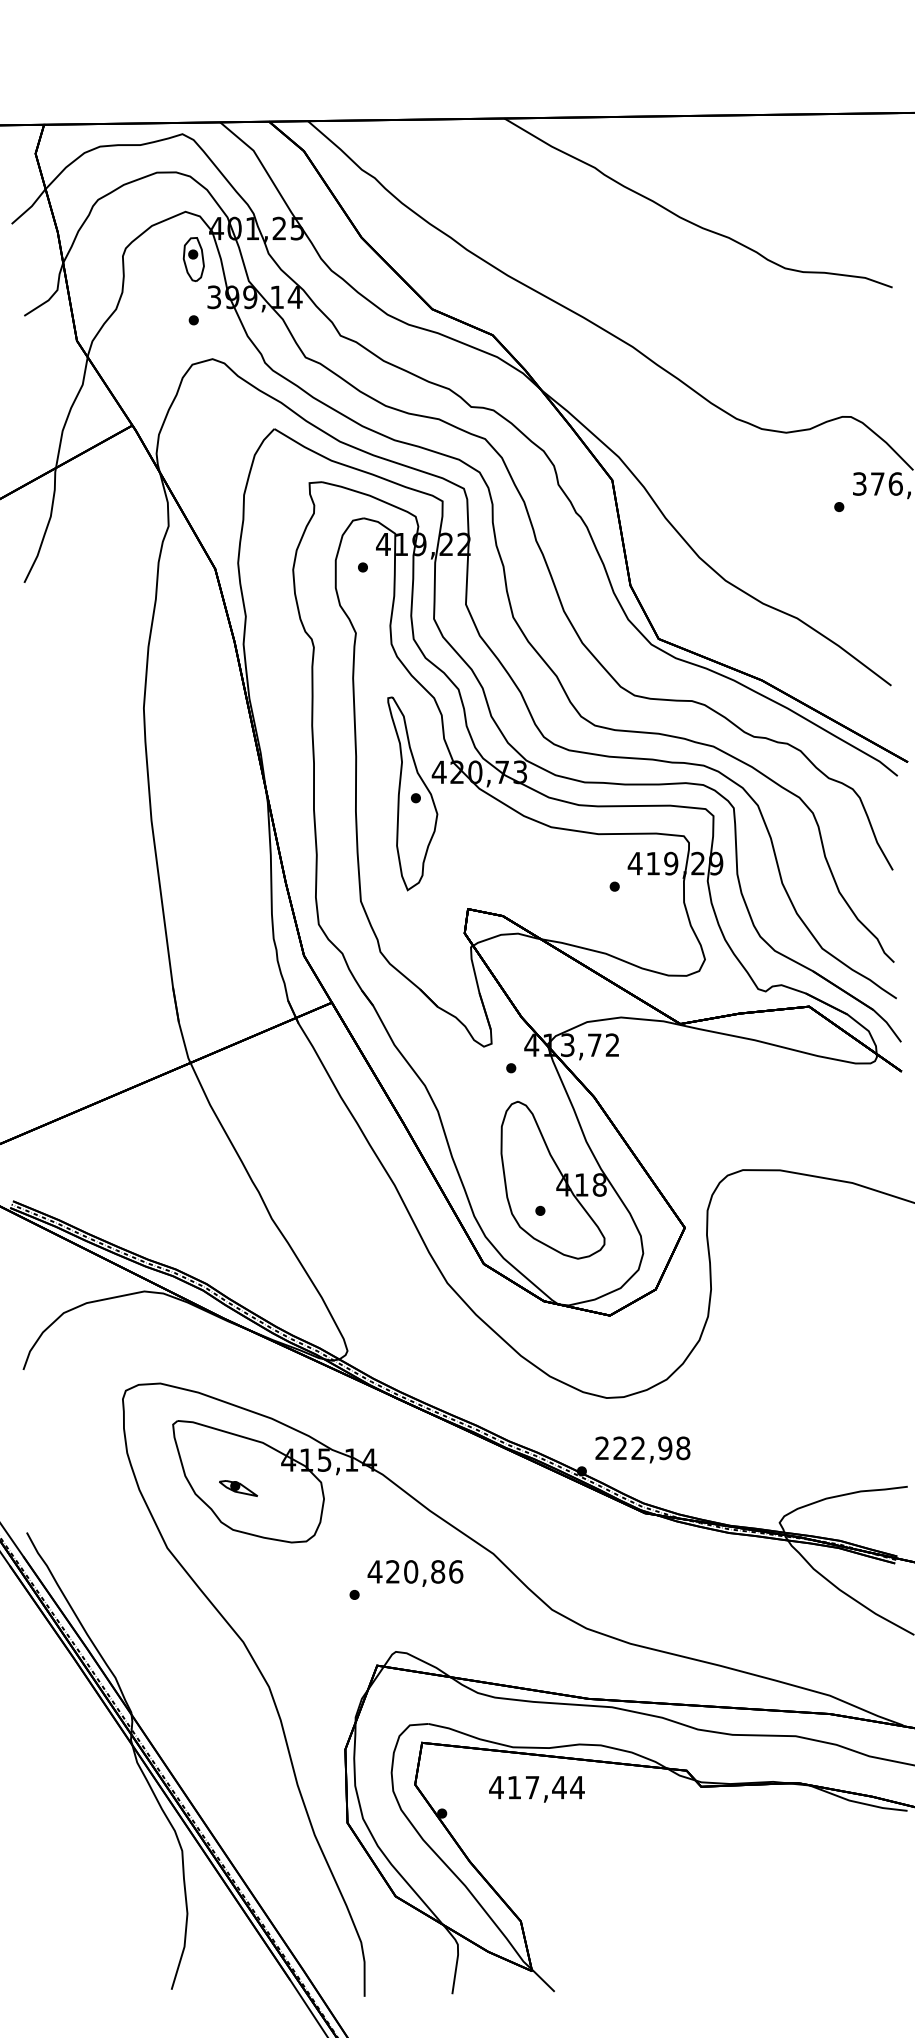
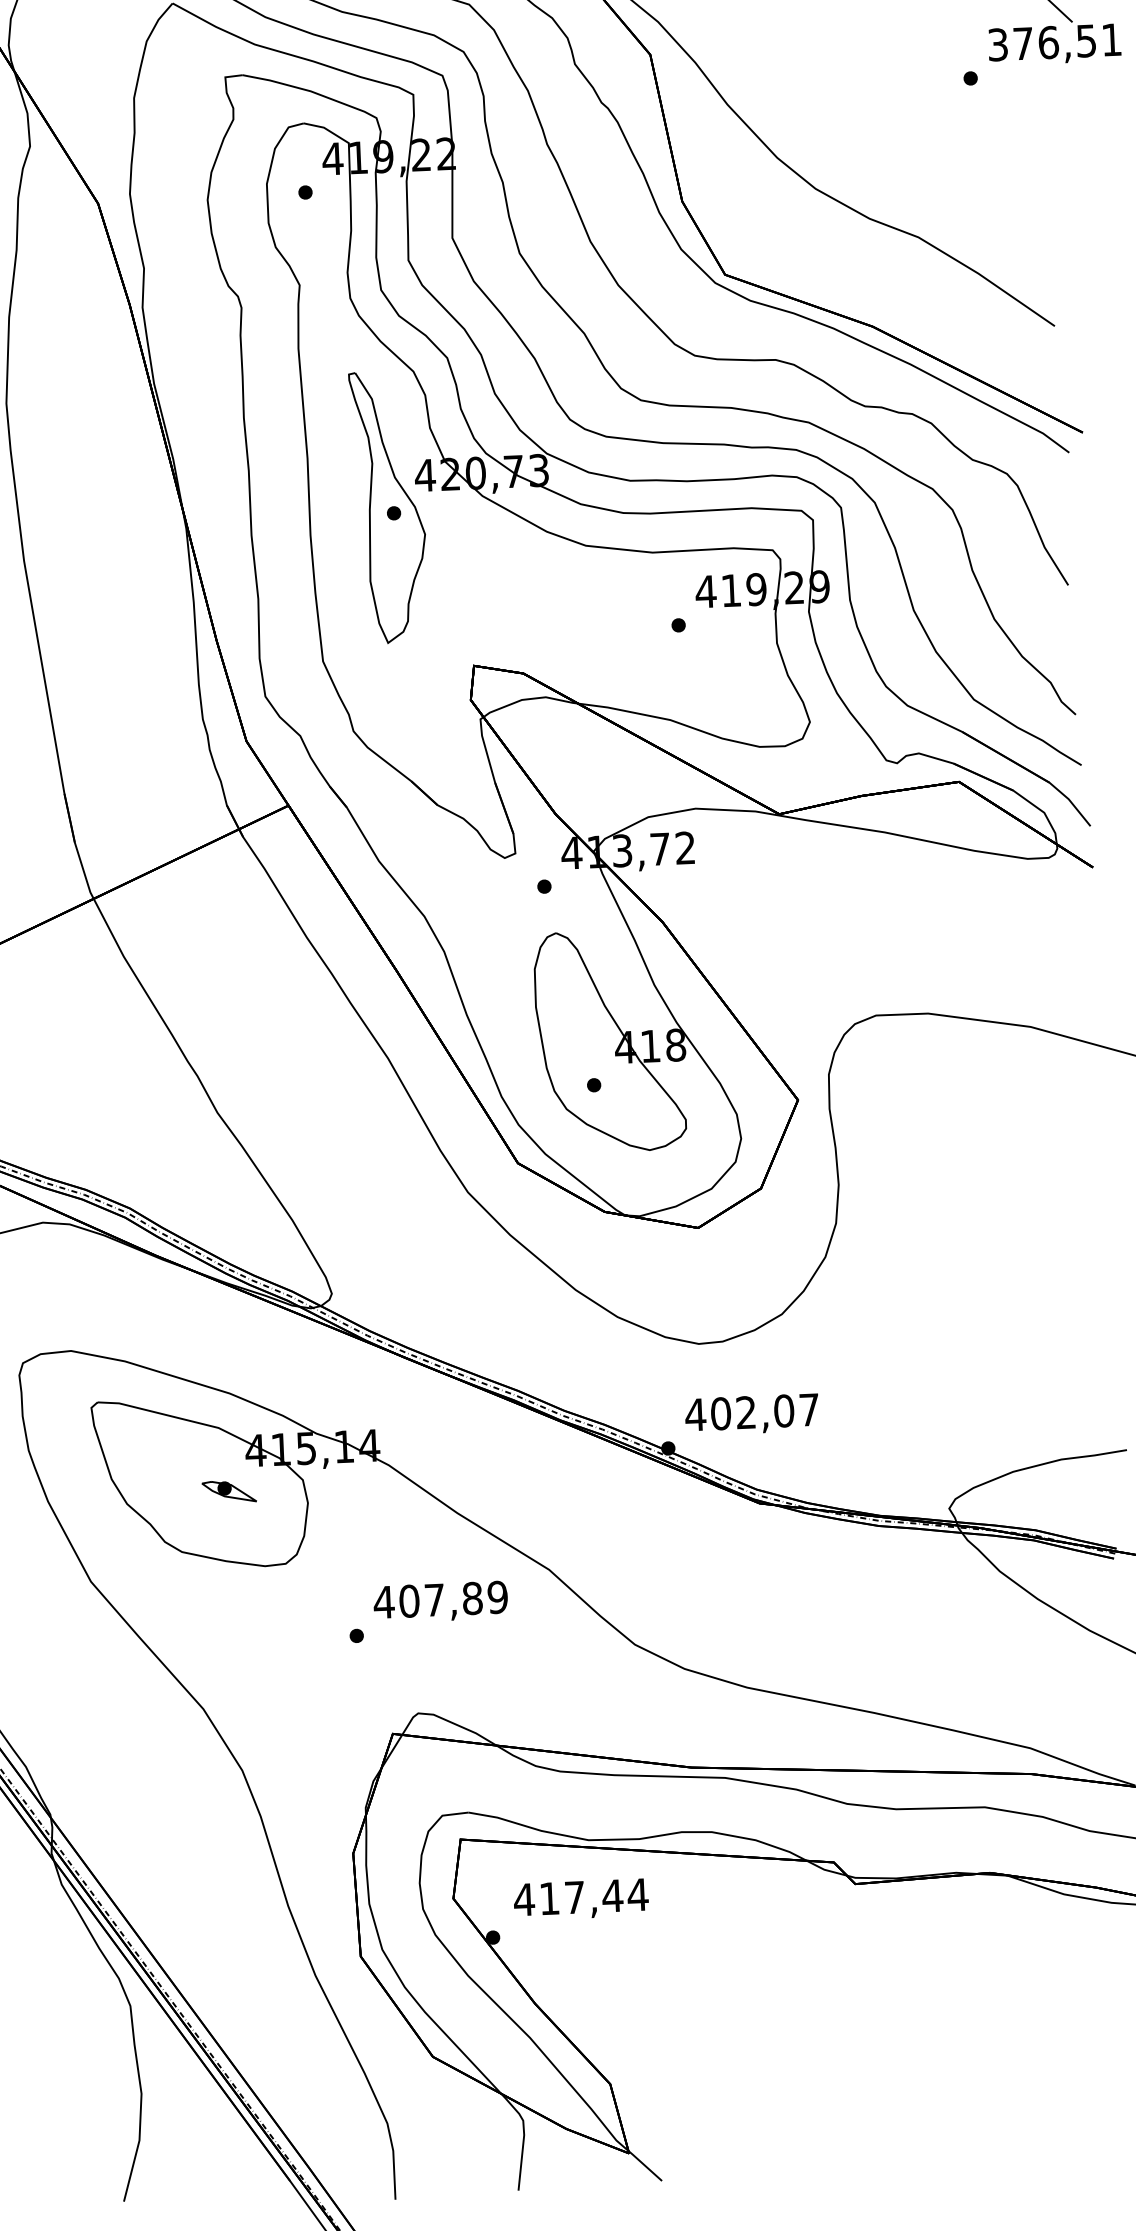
text: (642, 1448) -> (752, 1412), 222,98 -> 402,07
part: (238, 1488) -> (229, 1491), moved
text: (424, 1571) -> (453, 1598), 420,86 -> 407,89
text: (536, 1789) -> (580, 1899), moved

